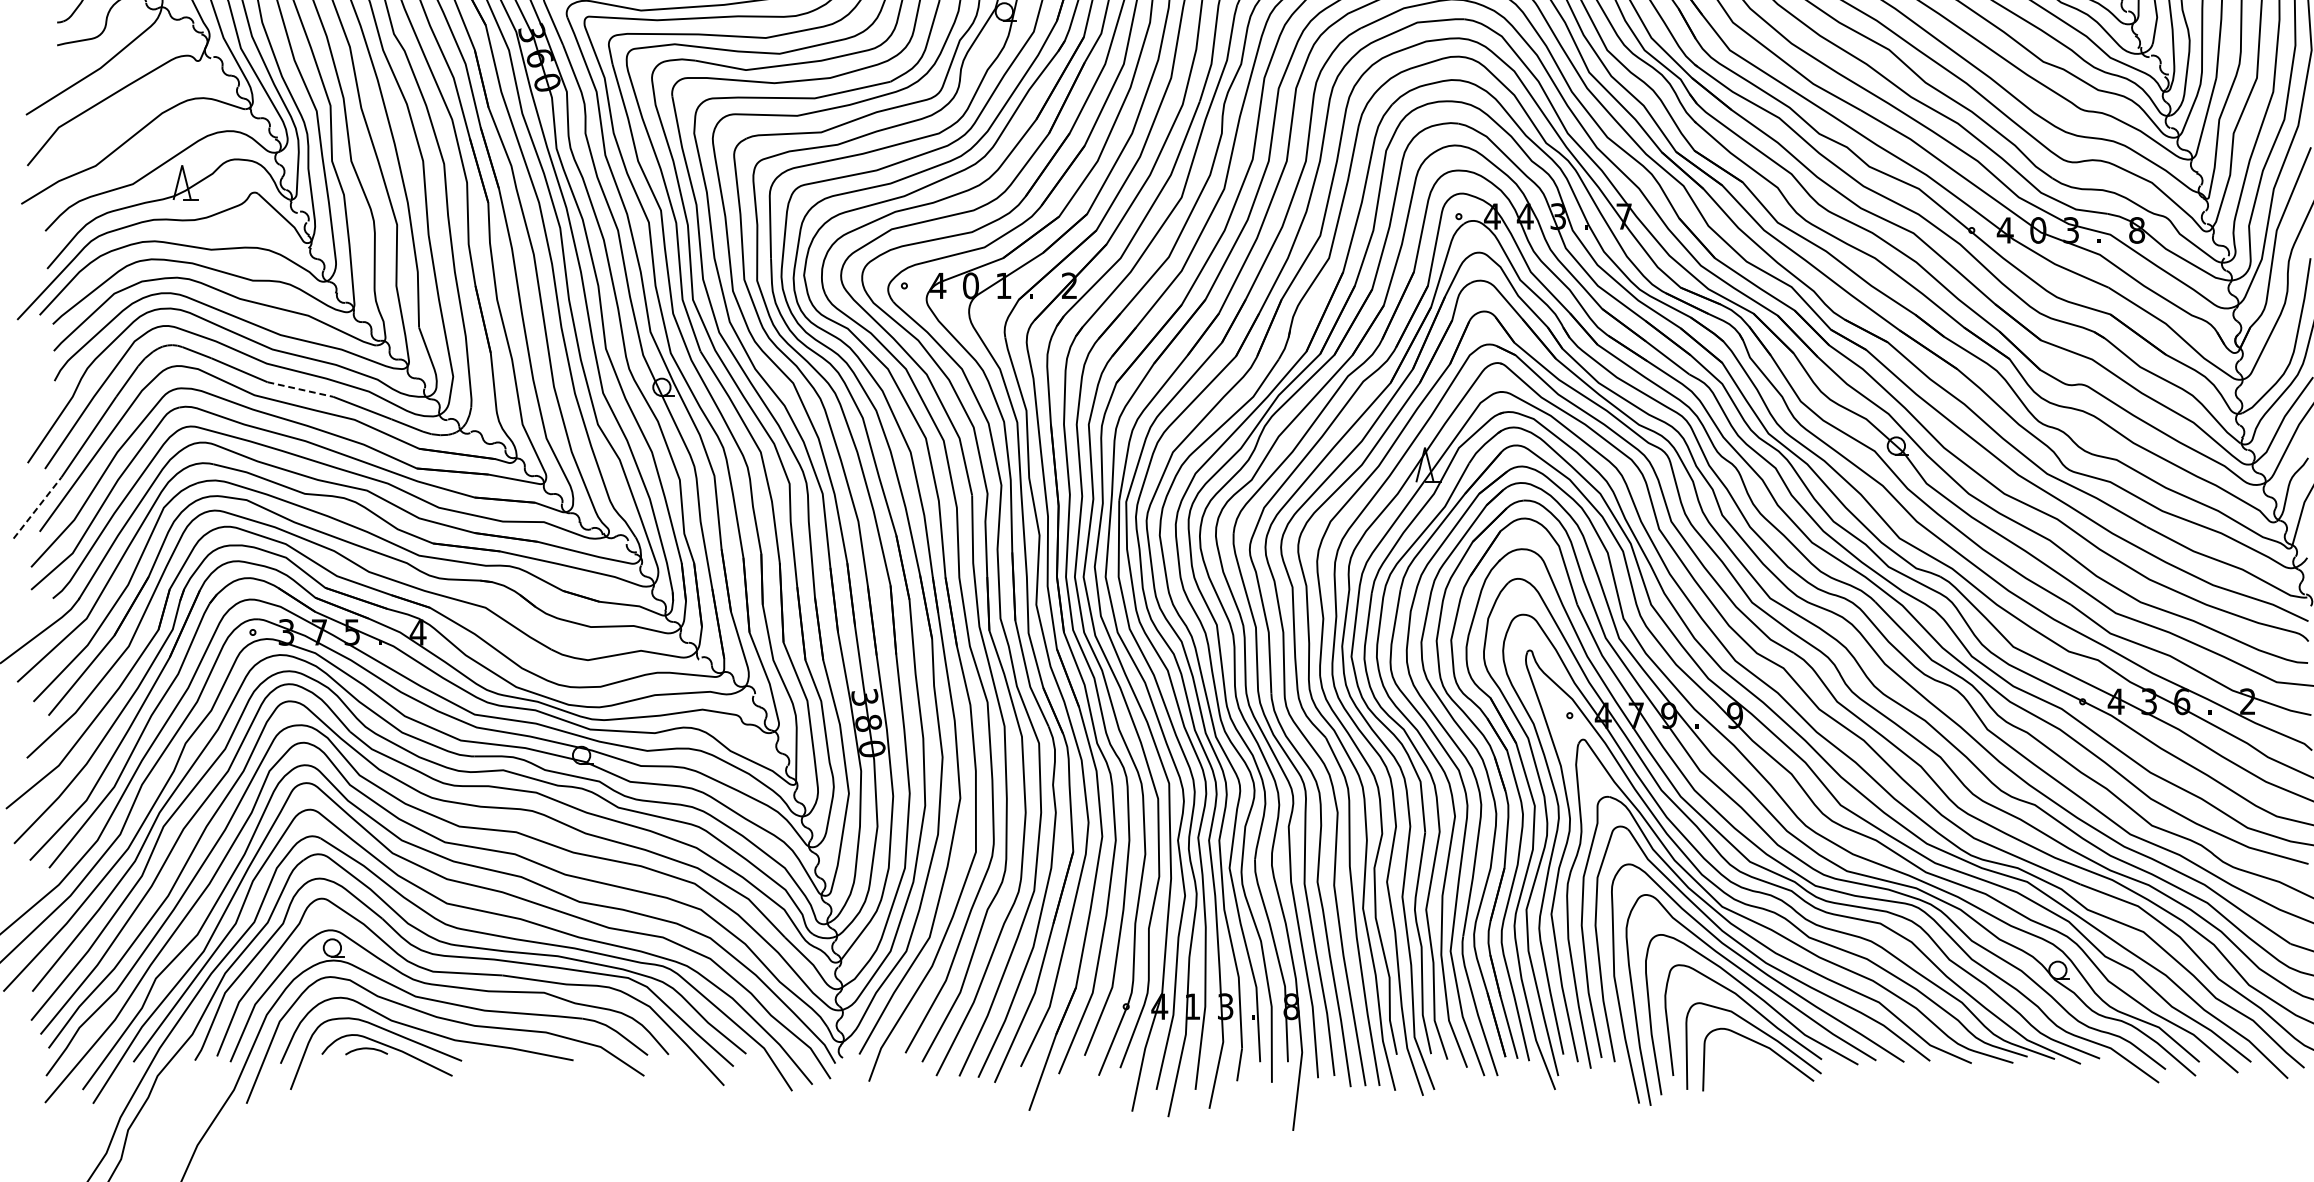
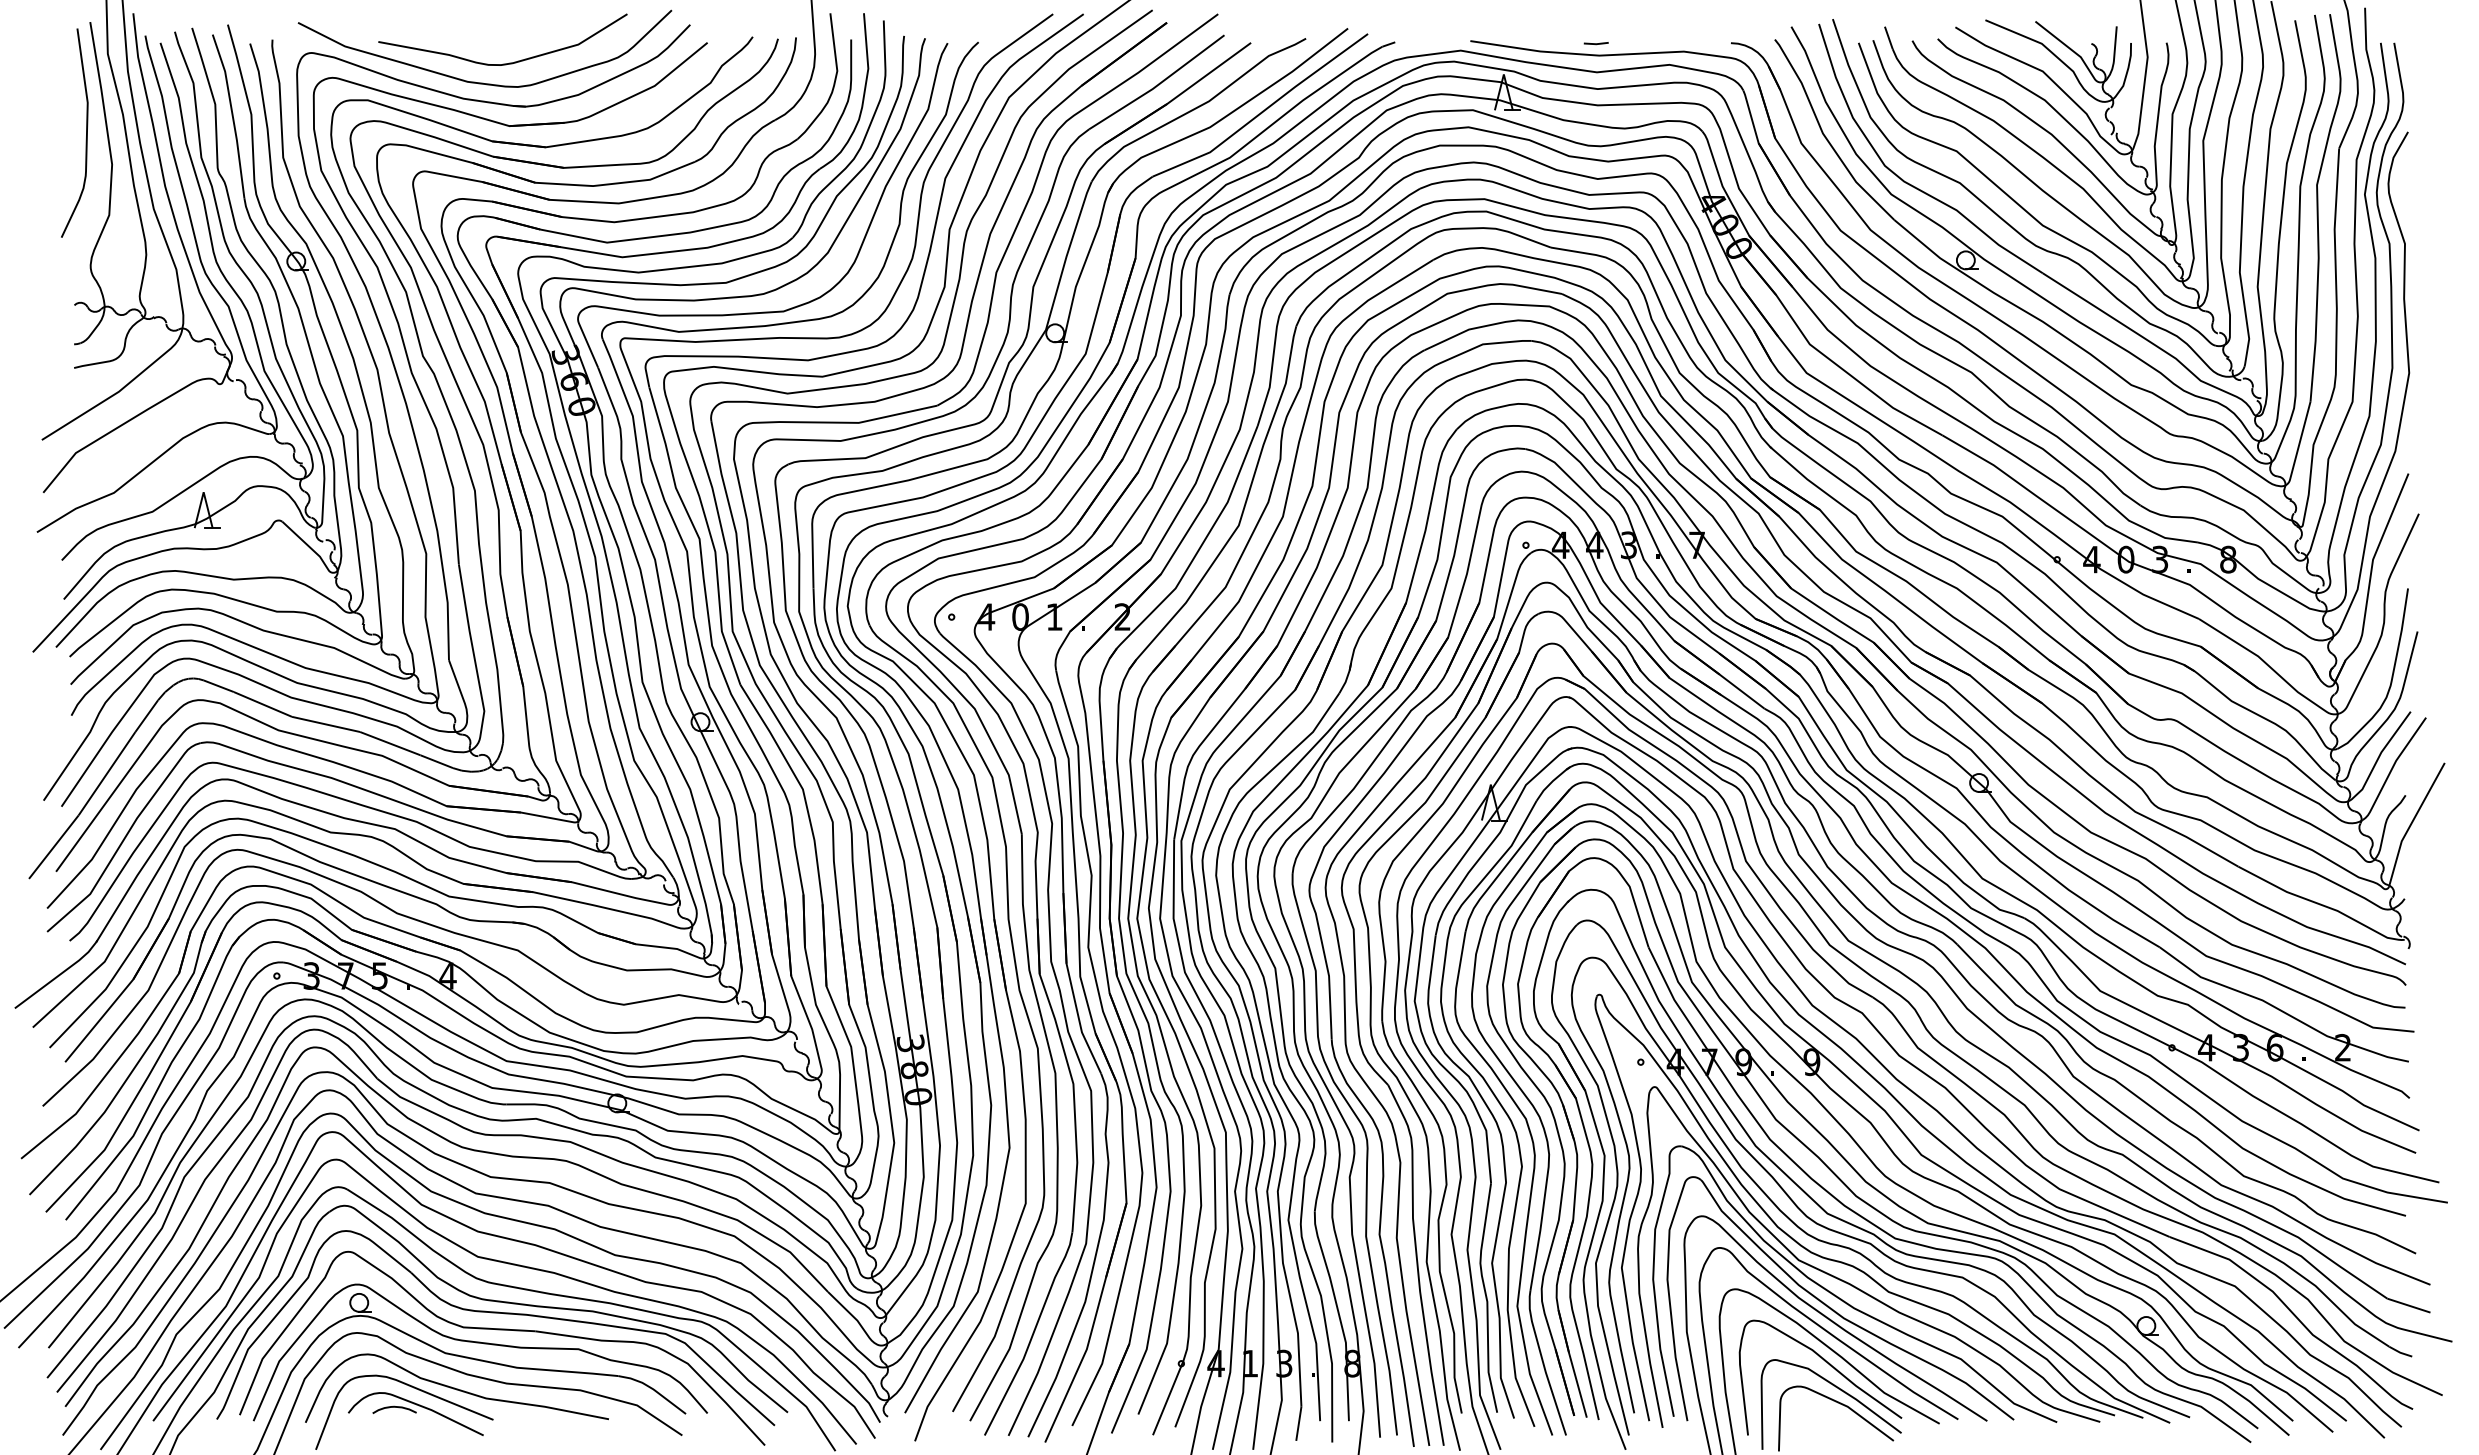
line: (300, 389) -> (326, 724), dashed -> solid
line: (38, 507) -> (54, 846), dashed -> solid

